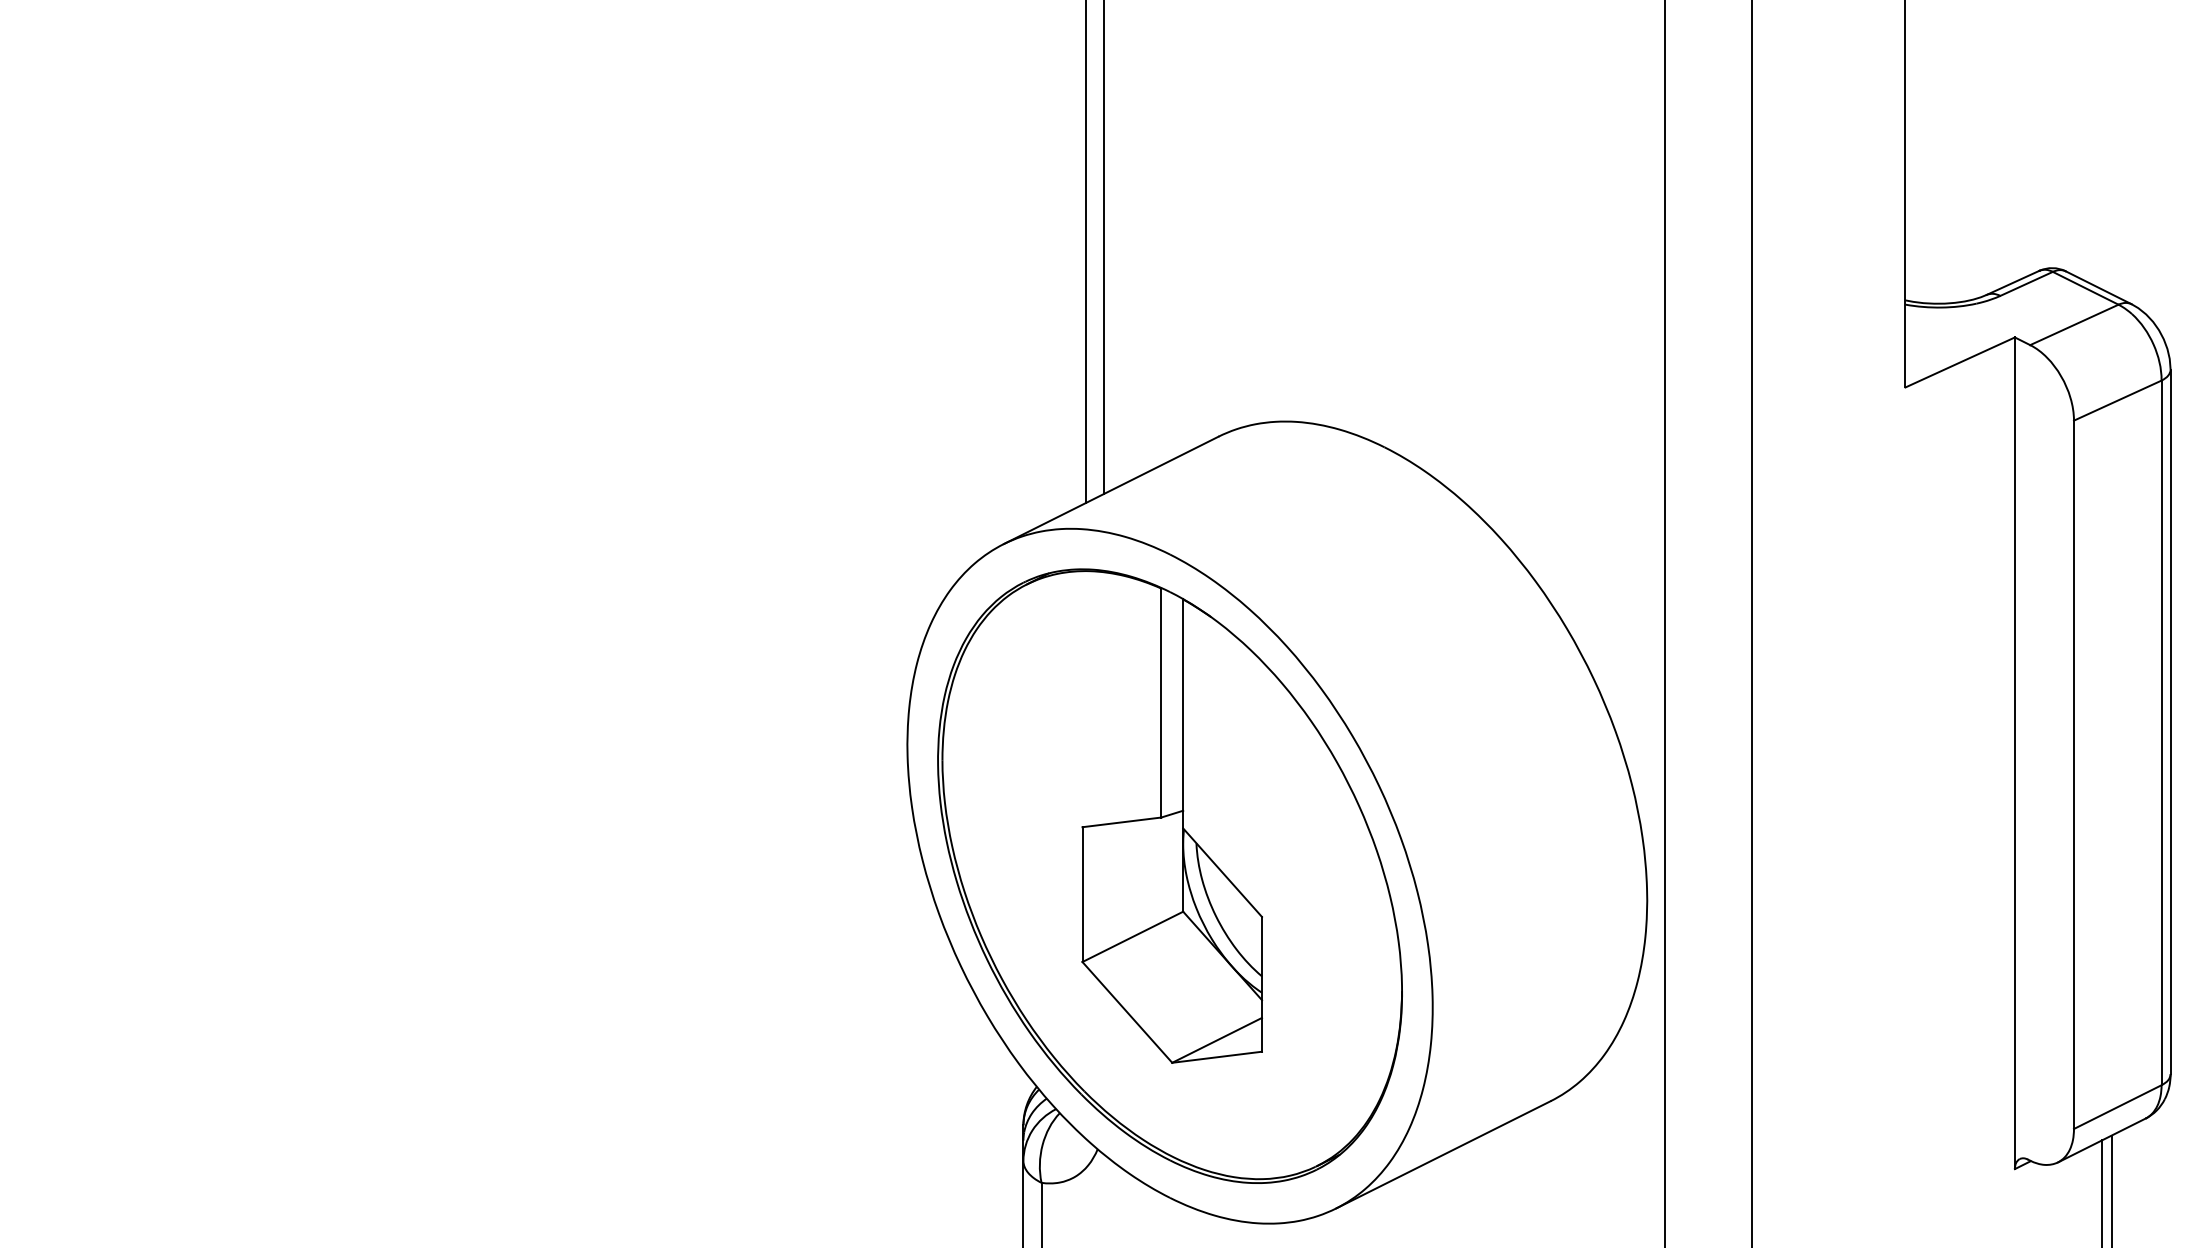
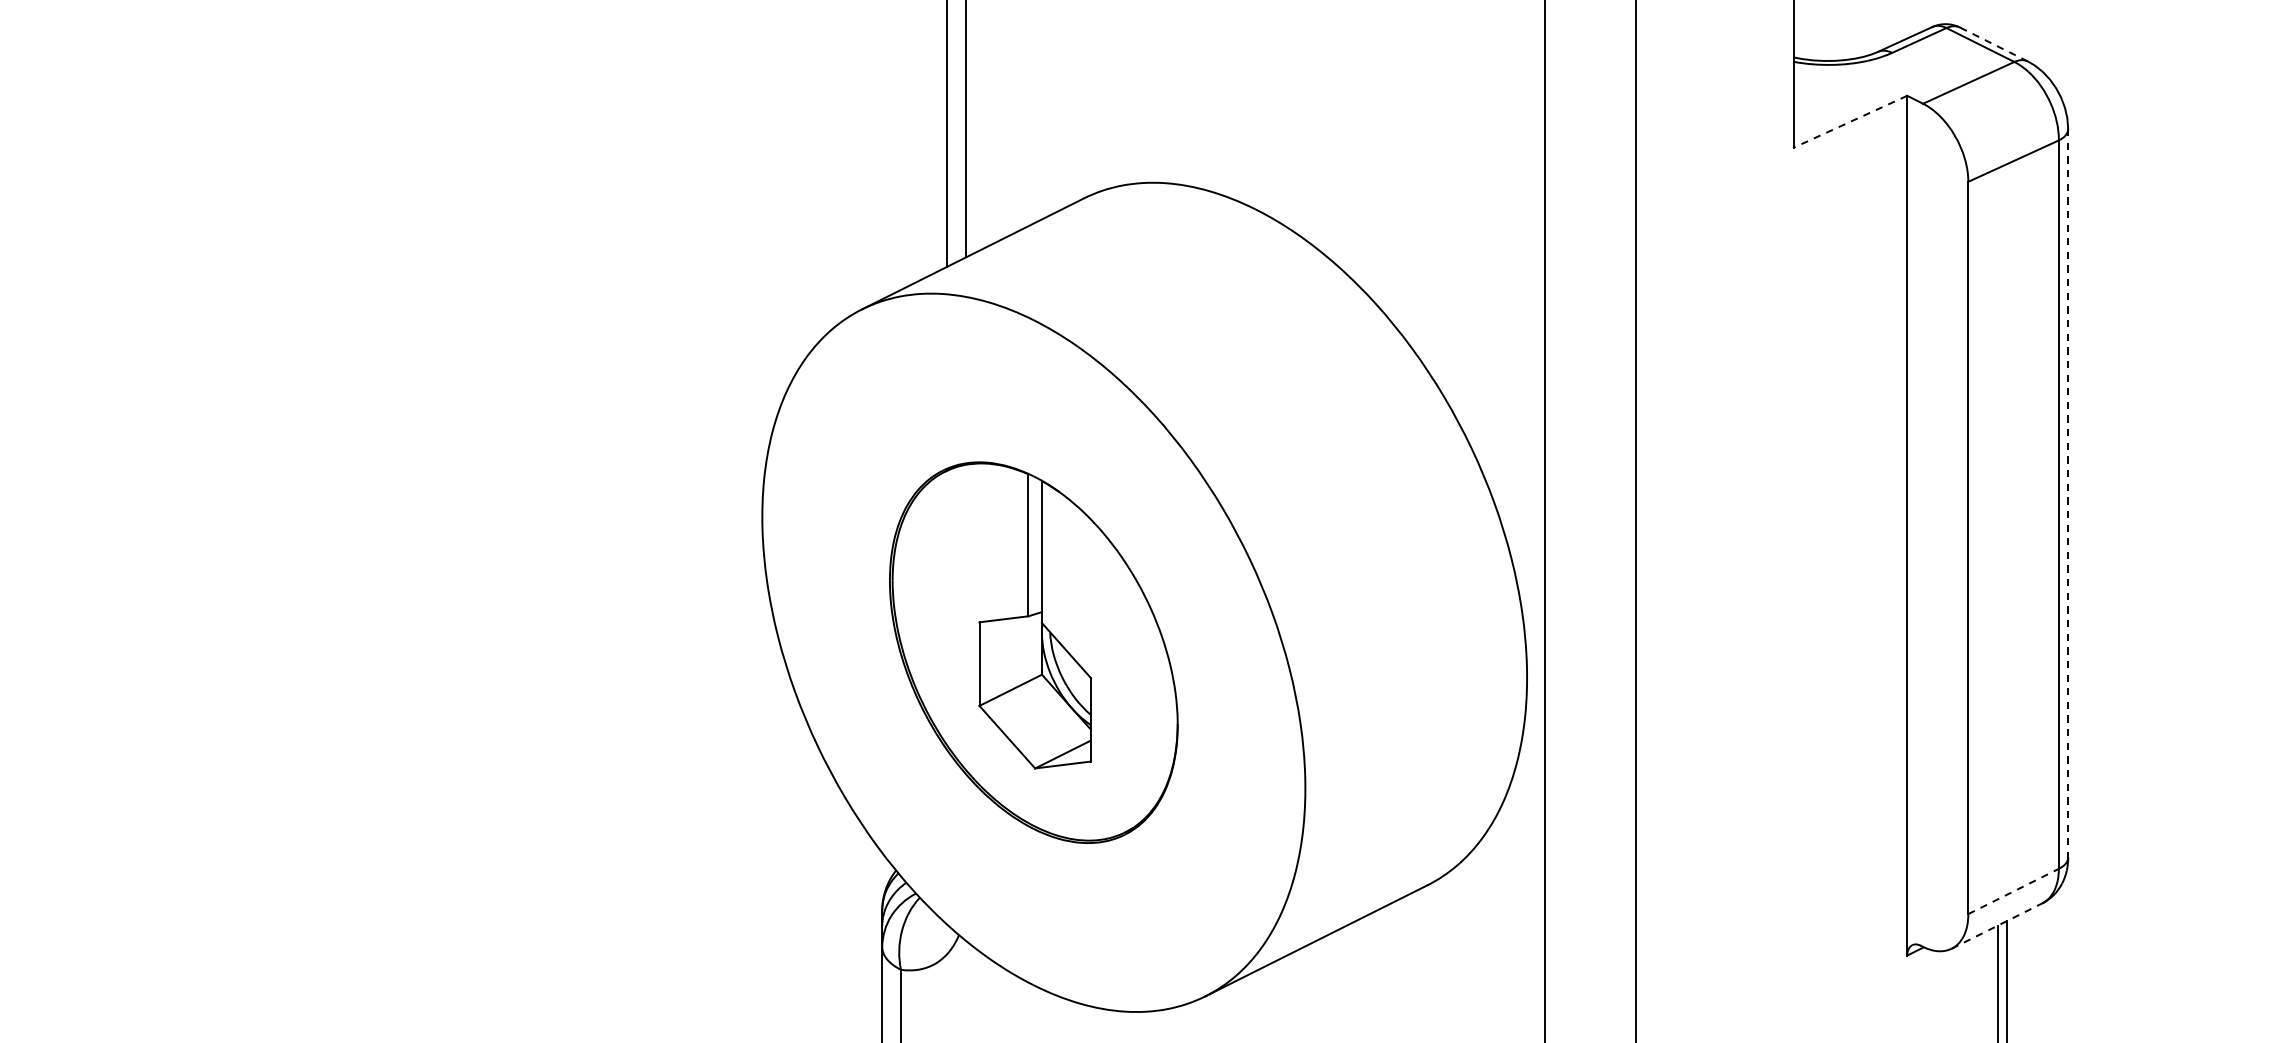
line: (2098, 287) -> (1993, 44), solid -> dashed
line: (1959, 362) -> (1849, 121), solid -> dashed
line: (2170, 722) -> (2068, 493), solid -> dashed
part: (1169, 875) -> (1033, 652), size x0.6
line: (2117, 1107) -> (2013, 891), solid -> dashed
line: (2101, 1140) -> (1996, 926), solid -> dashed

